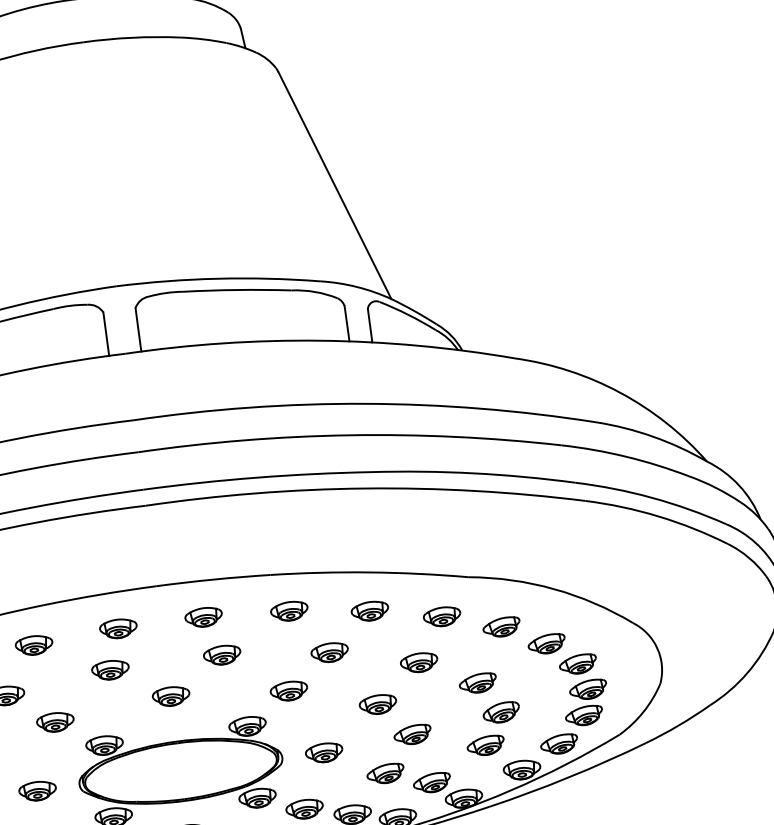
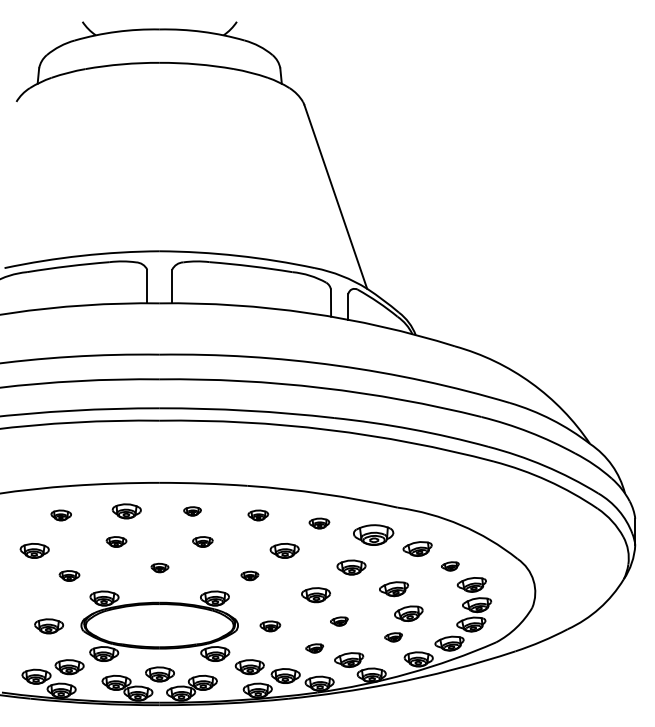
part: (289, 611) -> (258, 515), size x0.7
part: (370, 611) -> (319, 523), size x0.7
part: (442, 616) -> (373, 534), size x1.4
part: (203, 617) -> (192, 511), size x0.6
part: (547, 644) -> (450, 566), size x0.6
part: (34, 645) -> (61, 515), size x0.7
part: (221, 654) -> (202, 541), size x0.7
part: (110, 669) -> (116, 541), size x0.7
part: (288, 690) -> (249, 575), size x0.6
part: (170, 695) -> (159, 567), size x0.6
part: (55, 721) -> (69, 575), size x0.7
part: (413, 734) -> (339, 621), size x0.6
part: (485, 746) -> (393, 637), size x0.6
part: (324, 753) -> (270, 626), size x0.7
part: (385, 774) -> (314, 648), size x0.6

